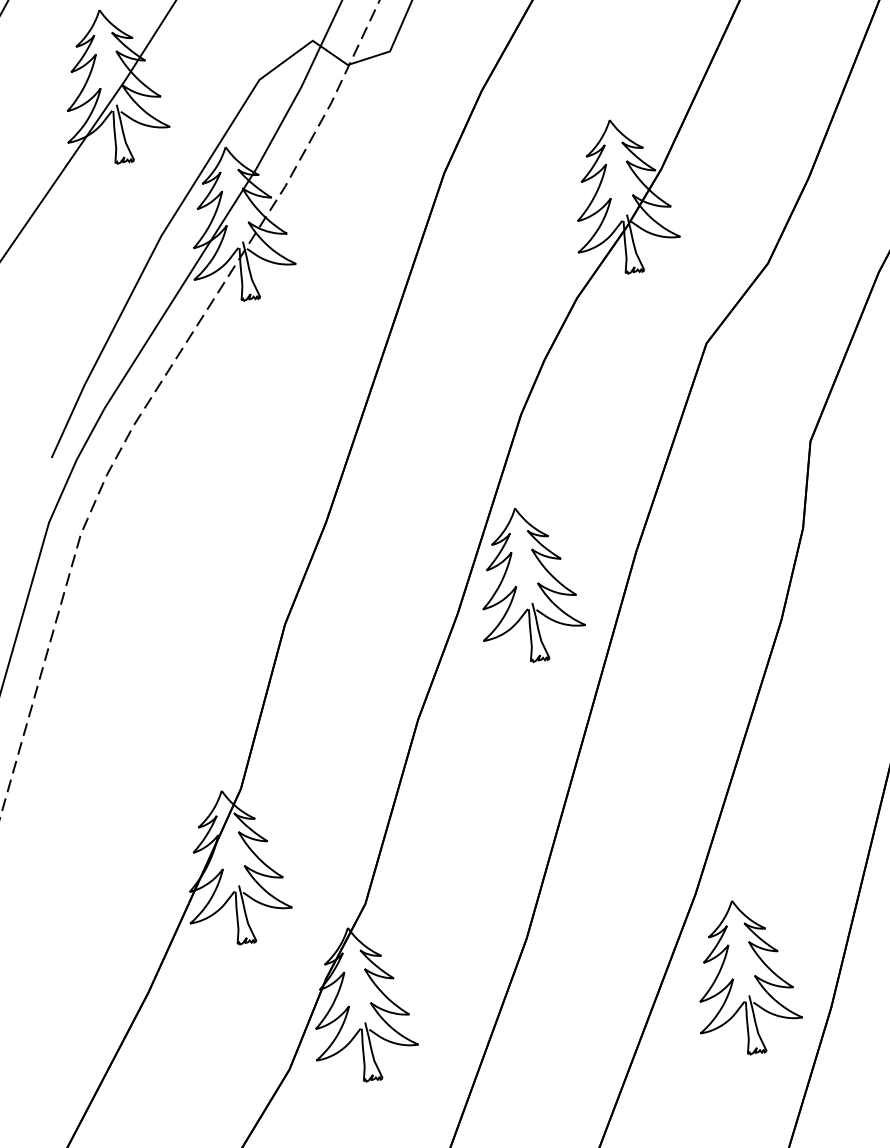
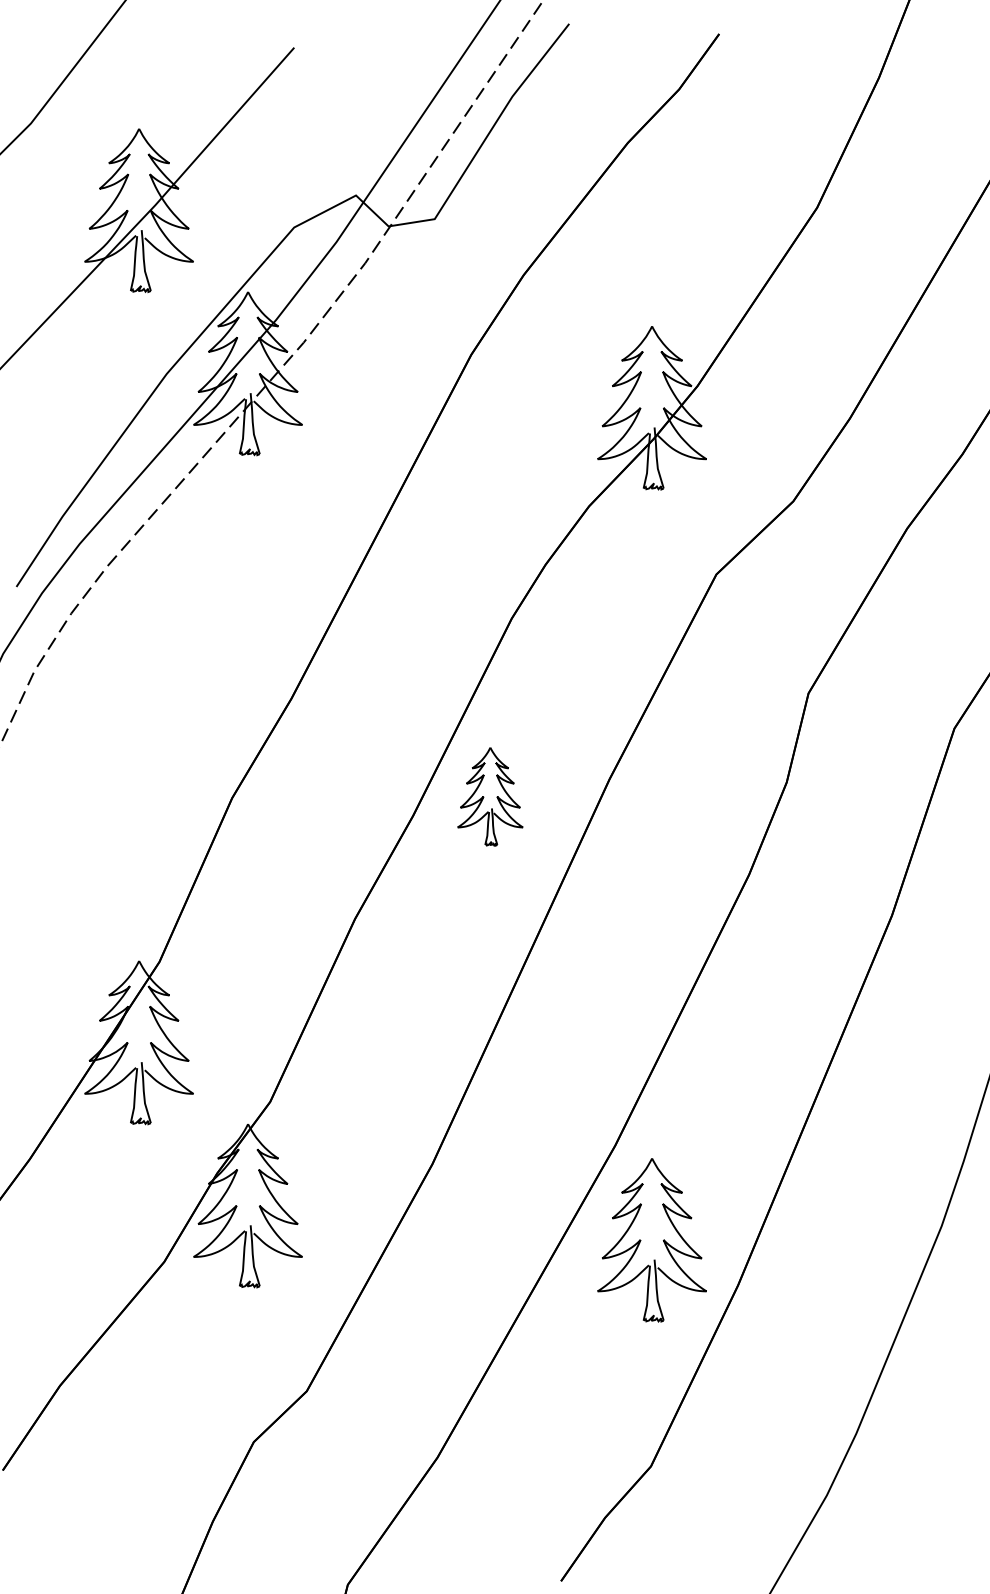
part: (527, 584) -> (490, 796), size x0.6

